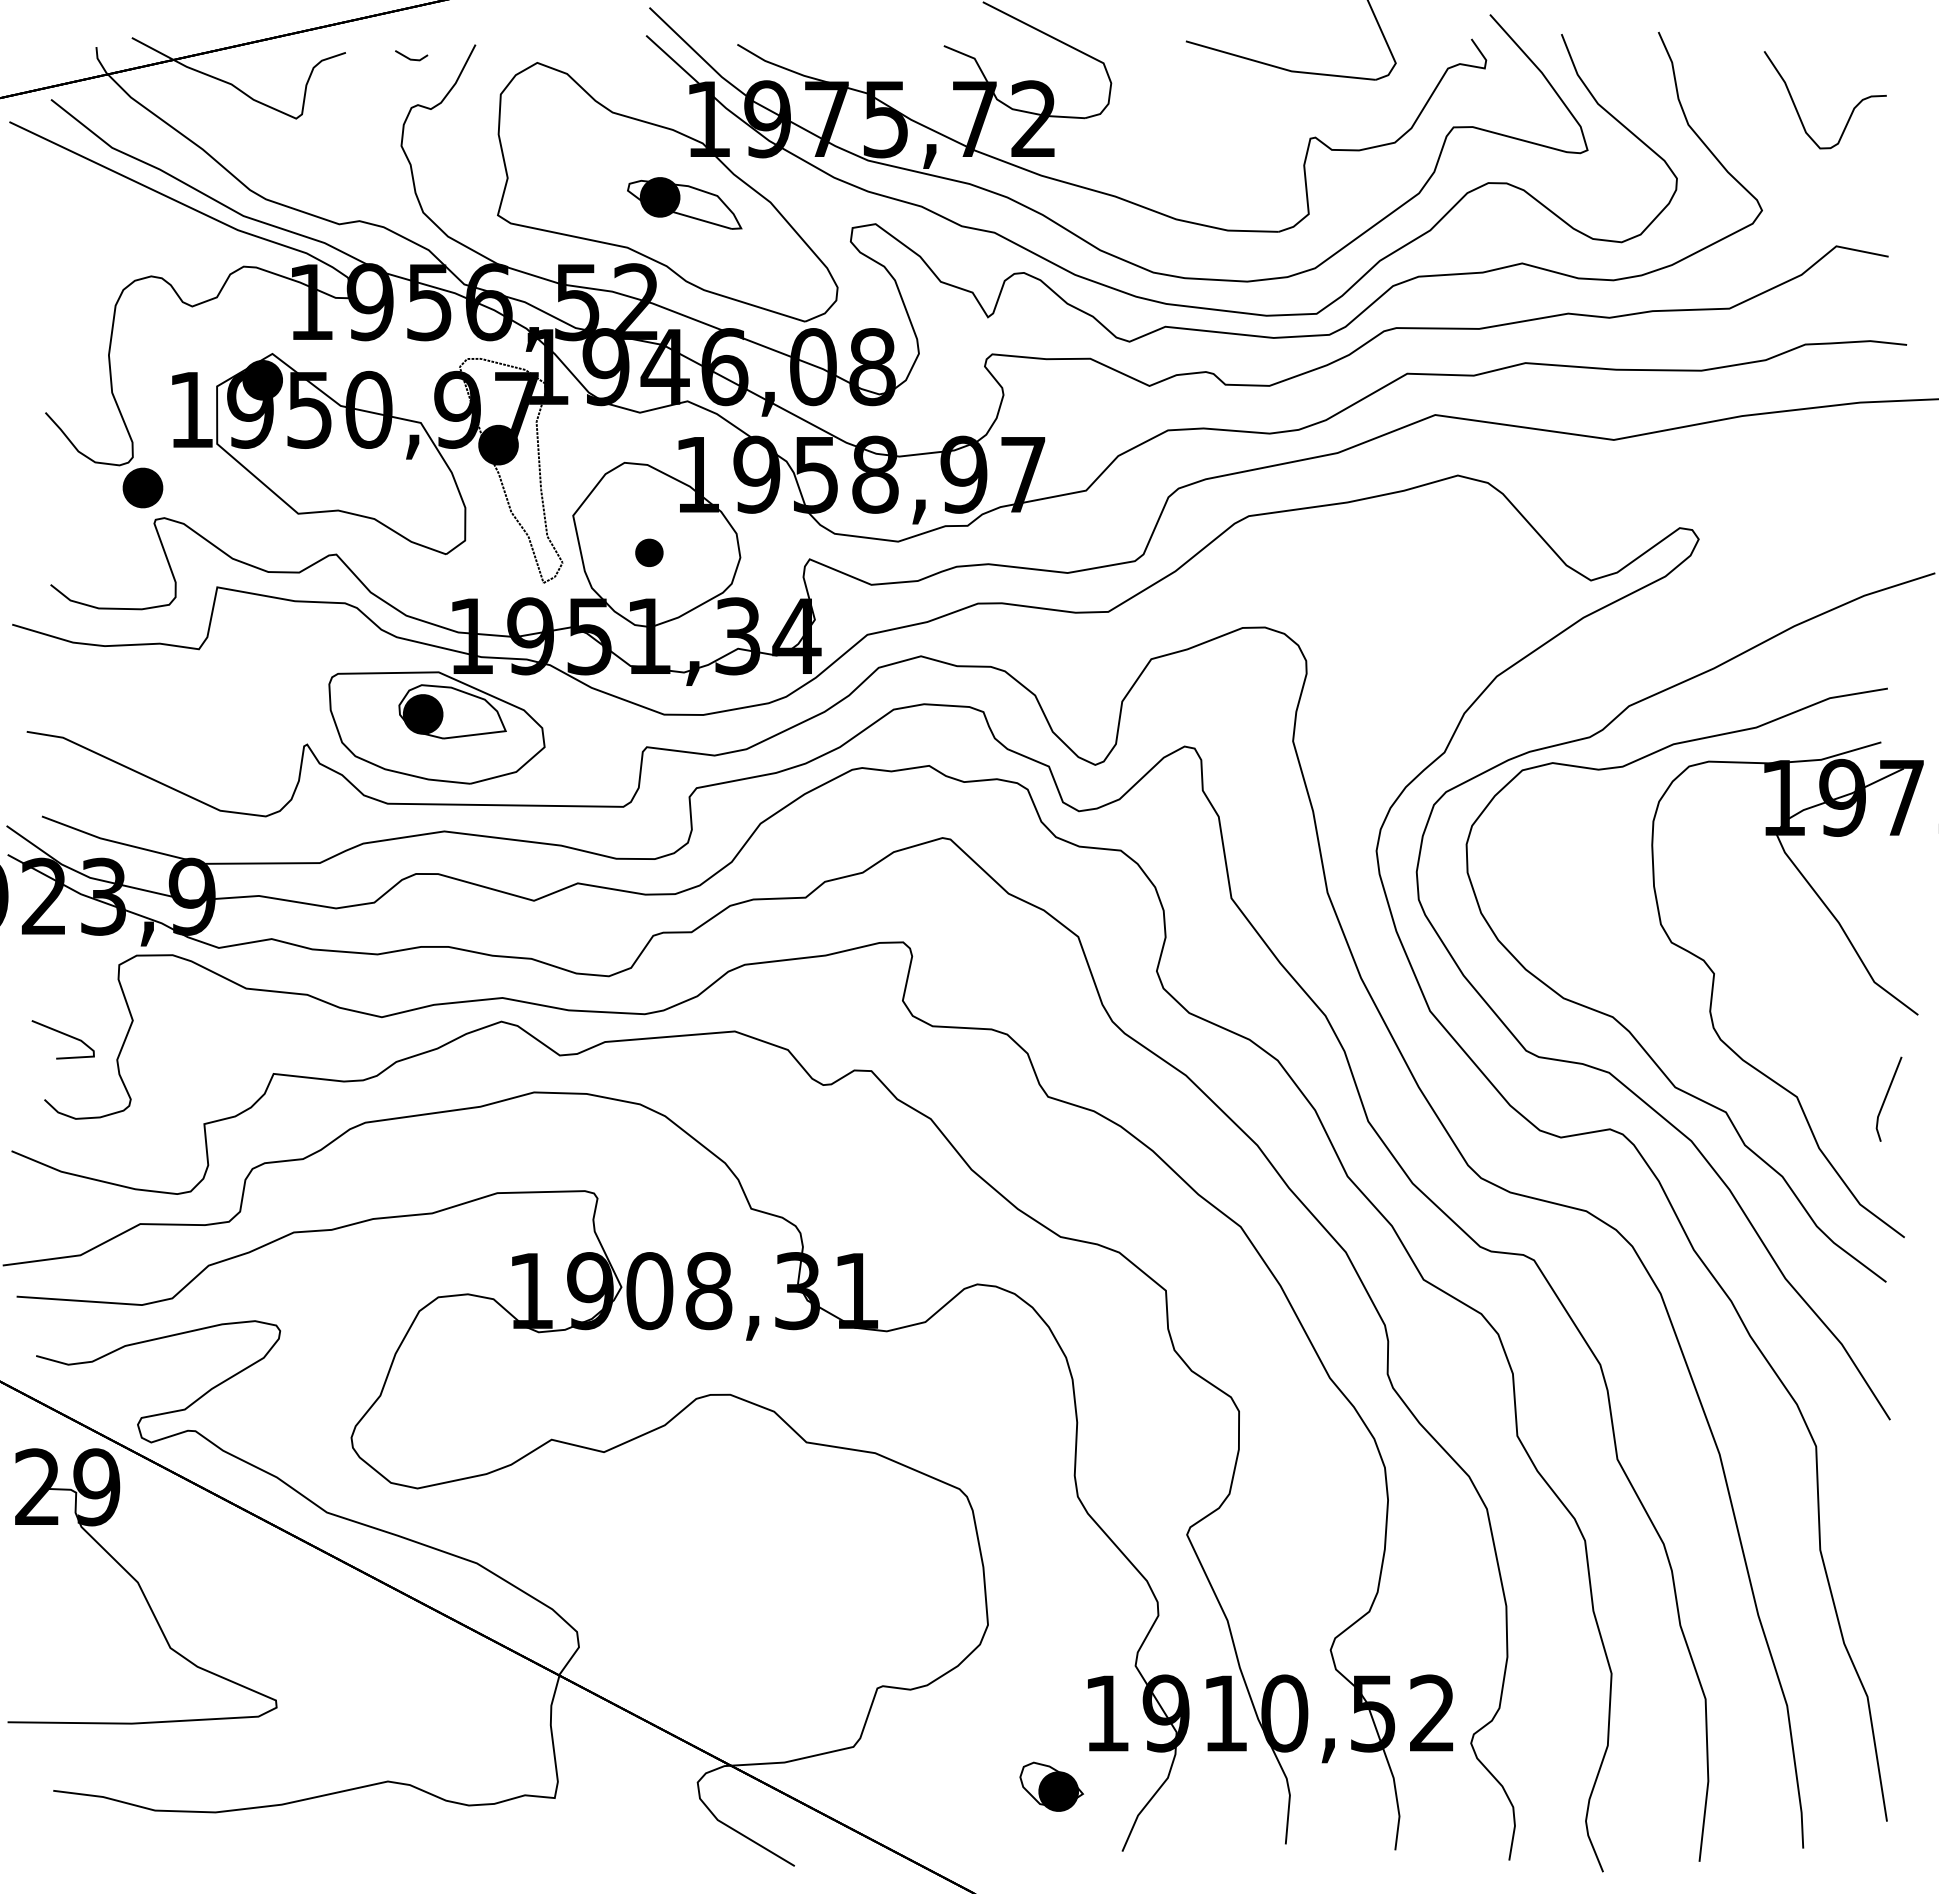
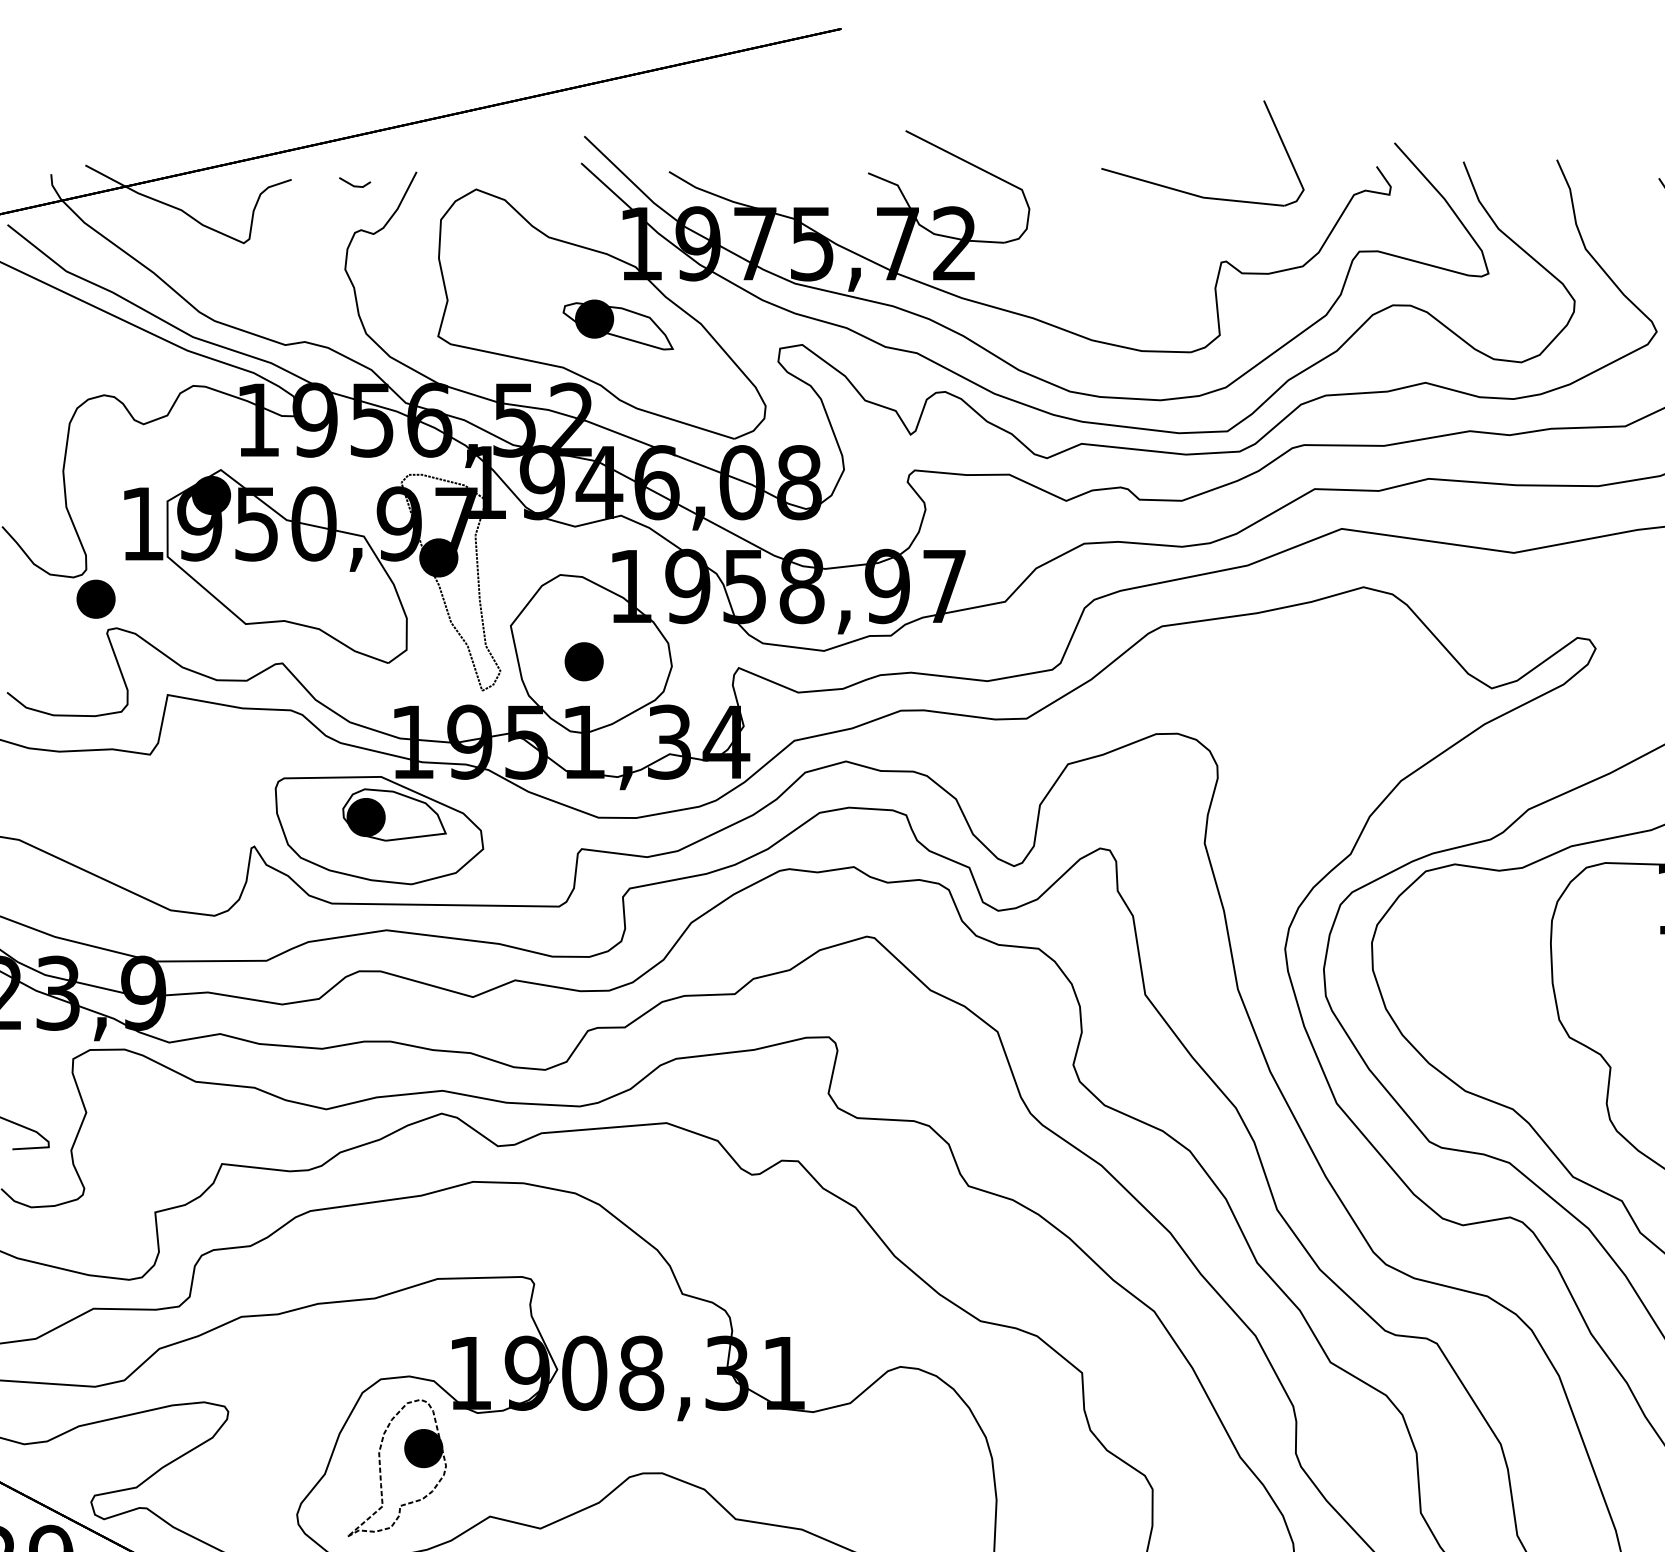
part: (649, 552) -> (584, 661), size x1.43
part: (466, 1381) -> (407, 1460), added

